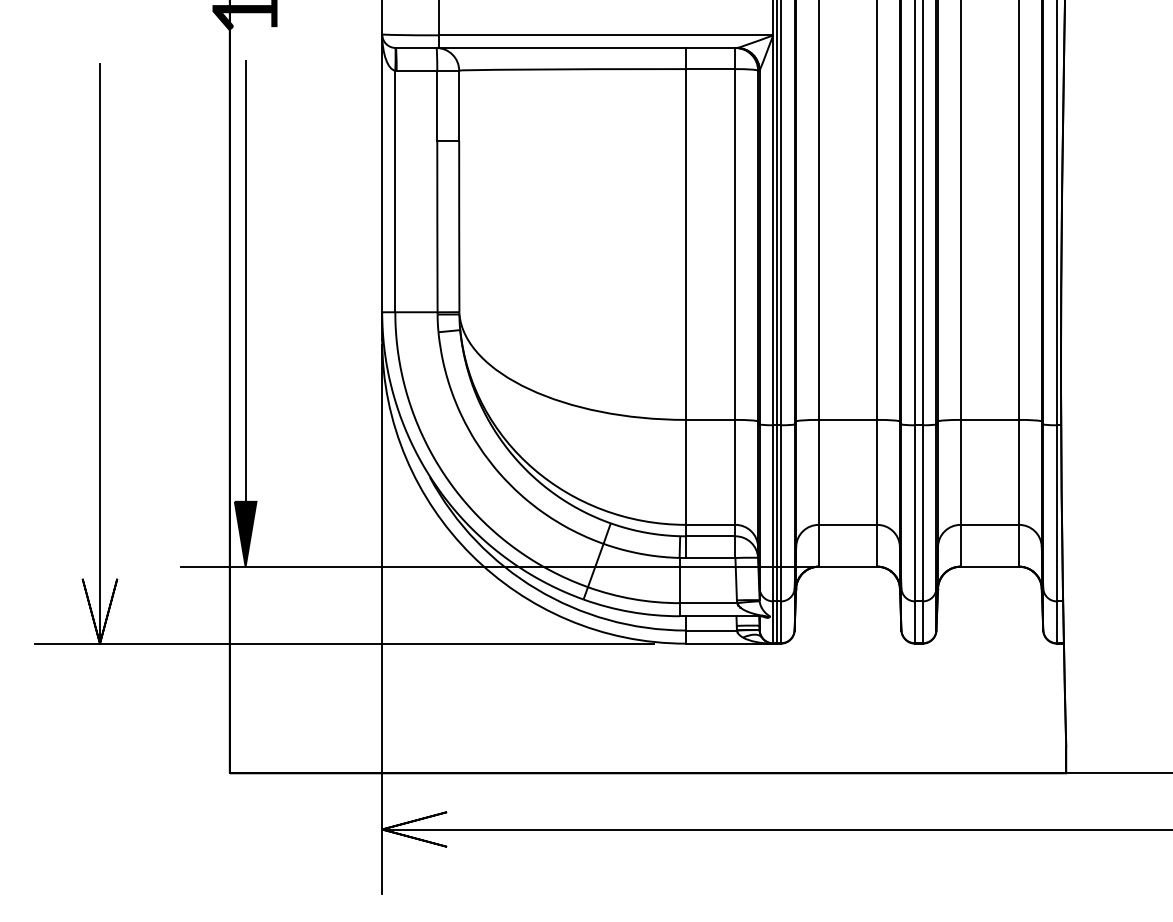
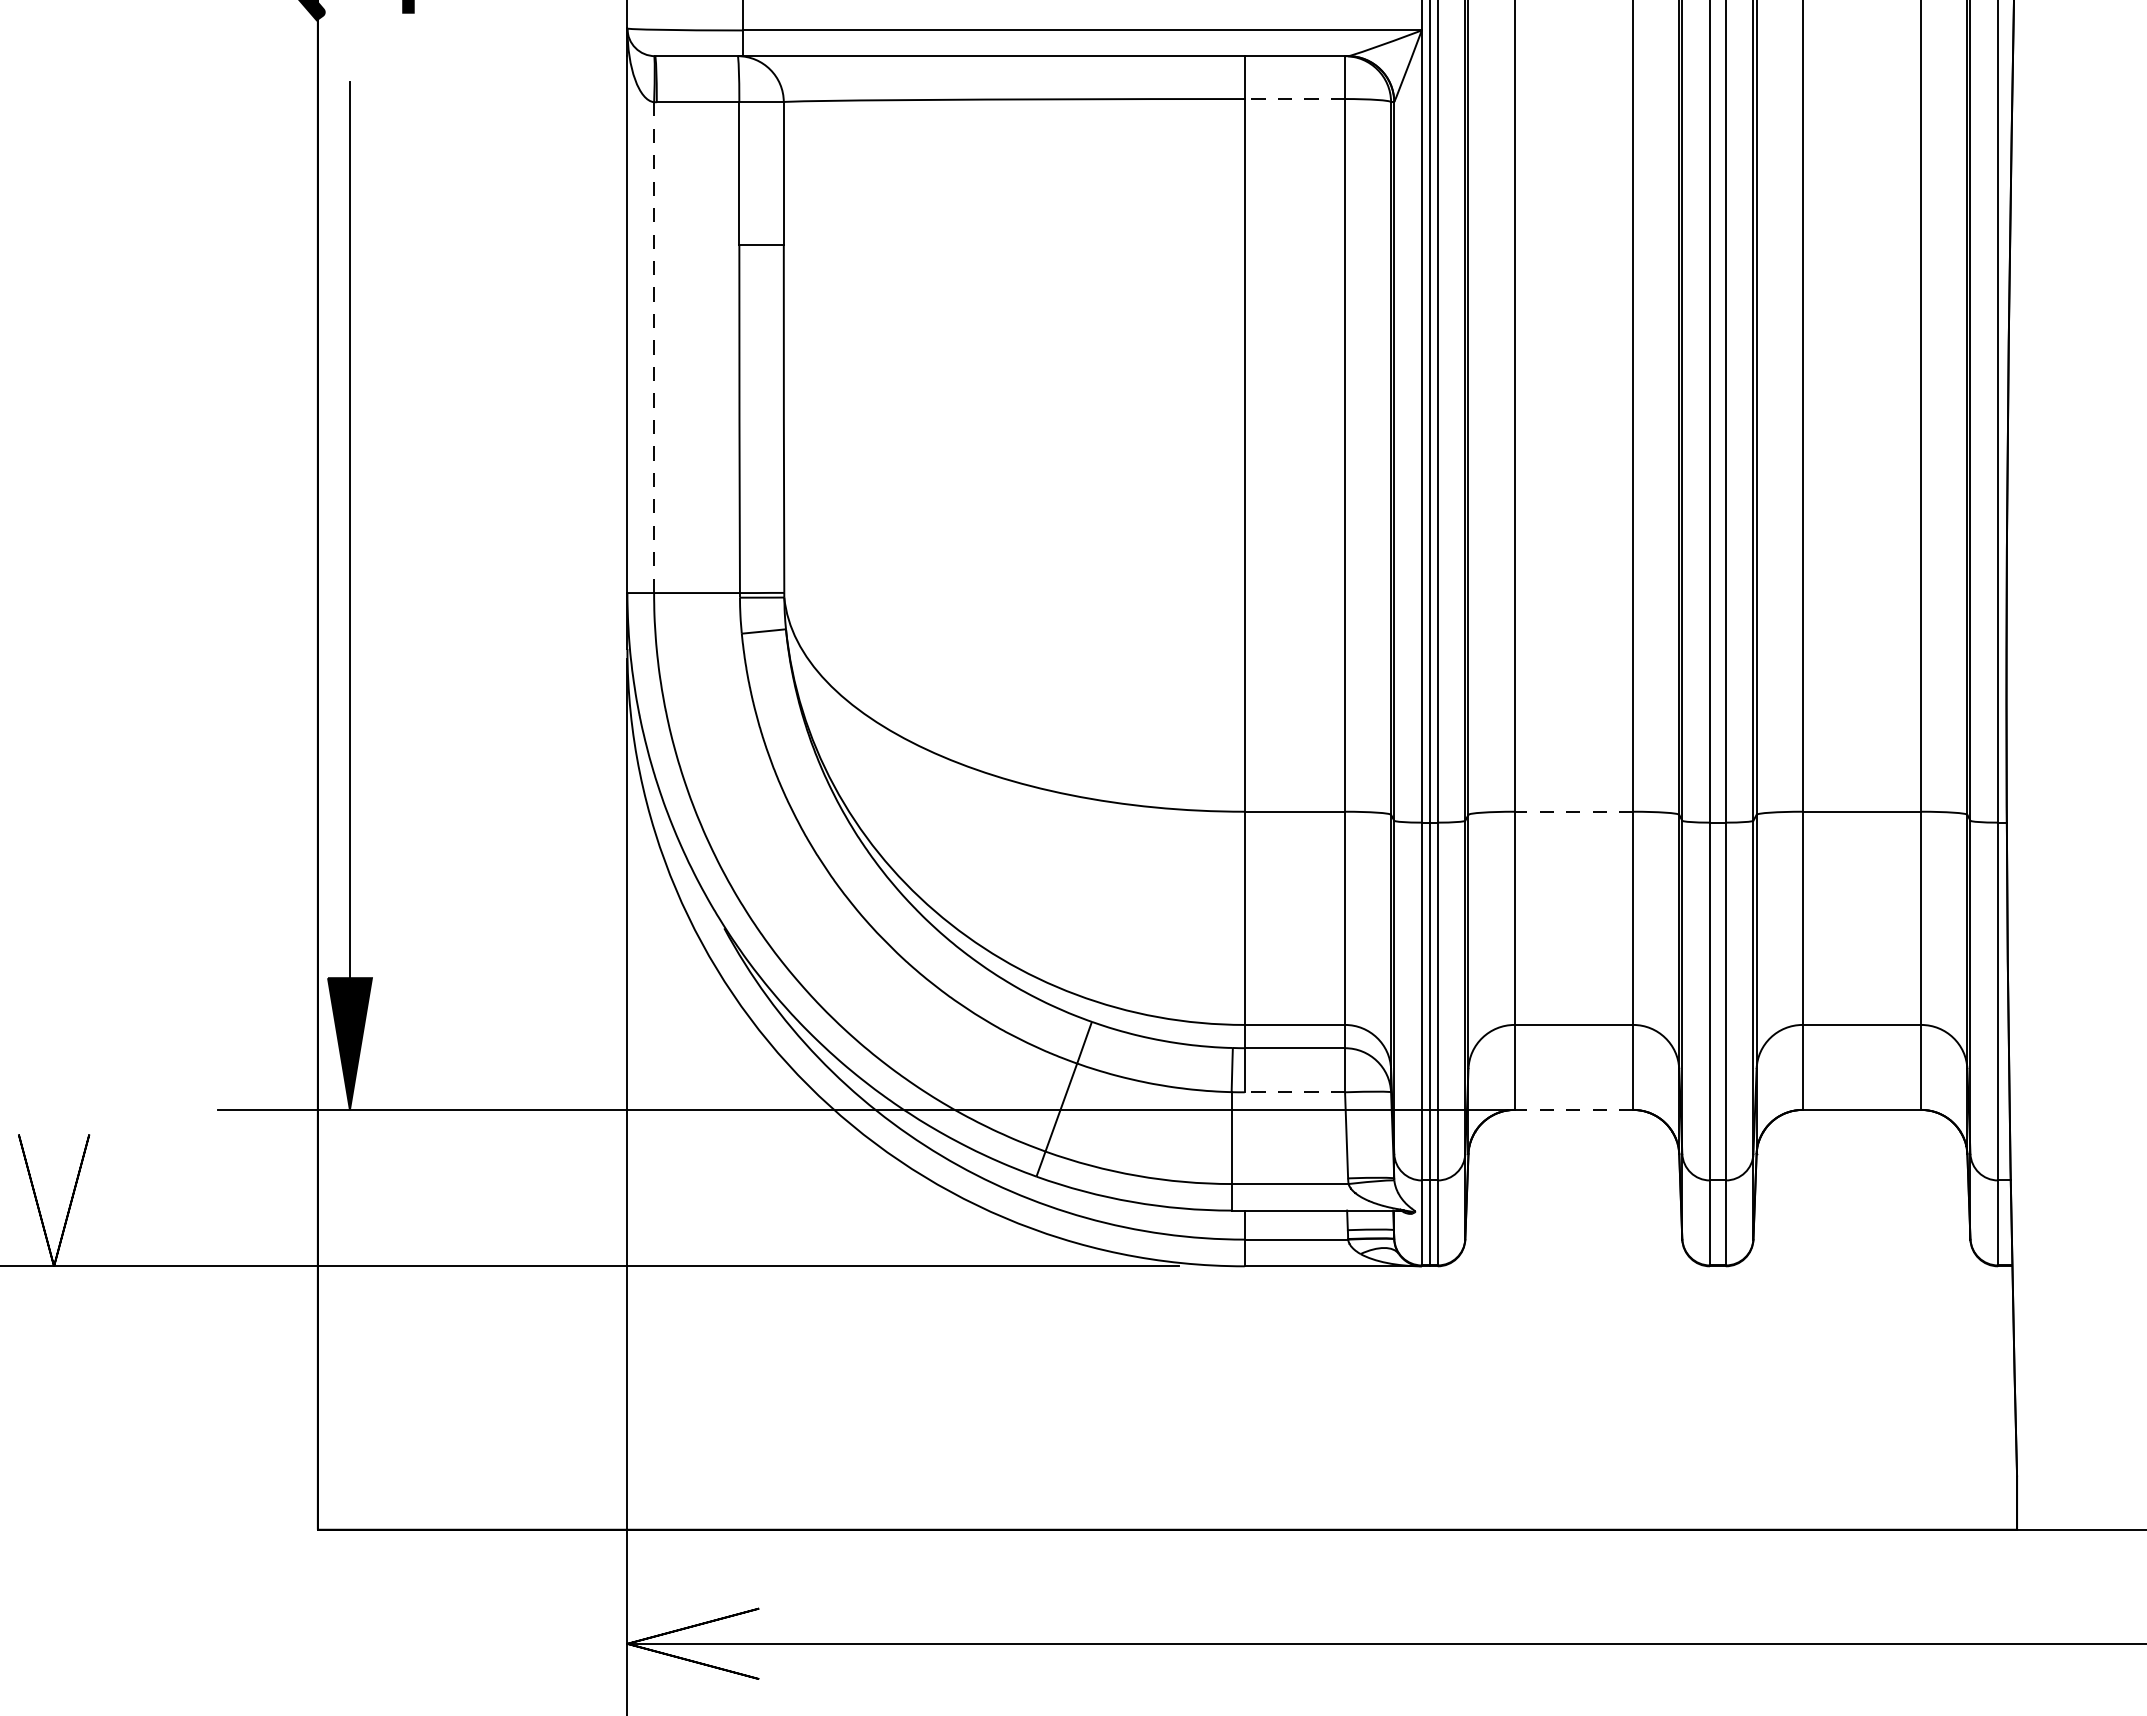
line: (710, 69) -> (1294, 99), solid -> dashed
line: (395, 191) -> (654, 347), solid -> dashed
line: (99, 353) -> (53, 676), removed
line: (847, 419) -> (1572, 810), solid -> dashed
line: (710, 558) -> (1294, 1093), solid -> dashed
line: (847, 566) -> (1572, 1109), solid -> dashed

